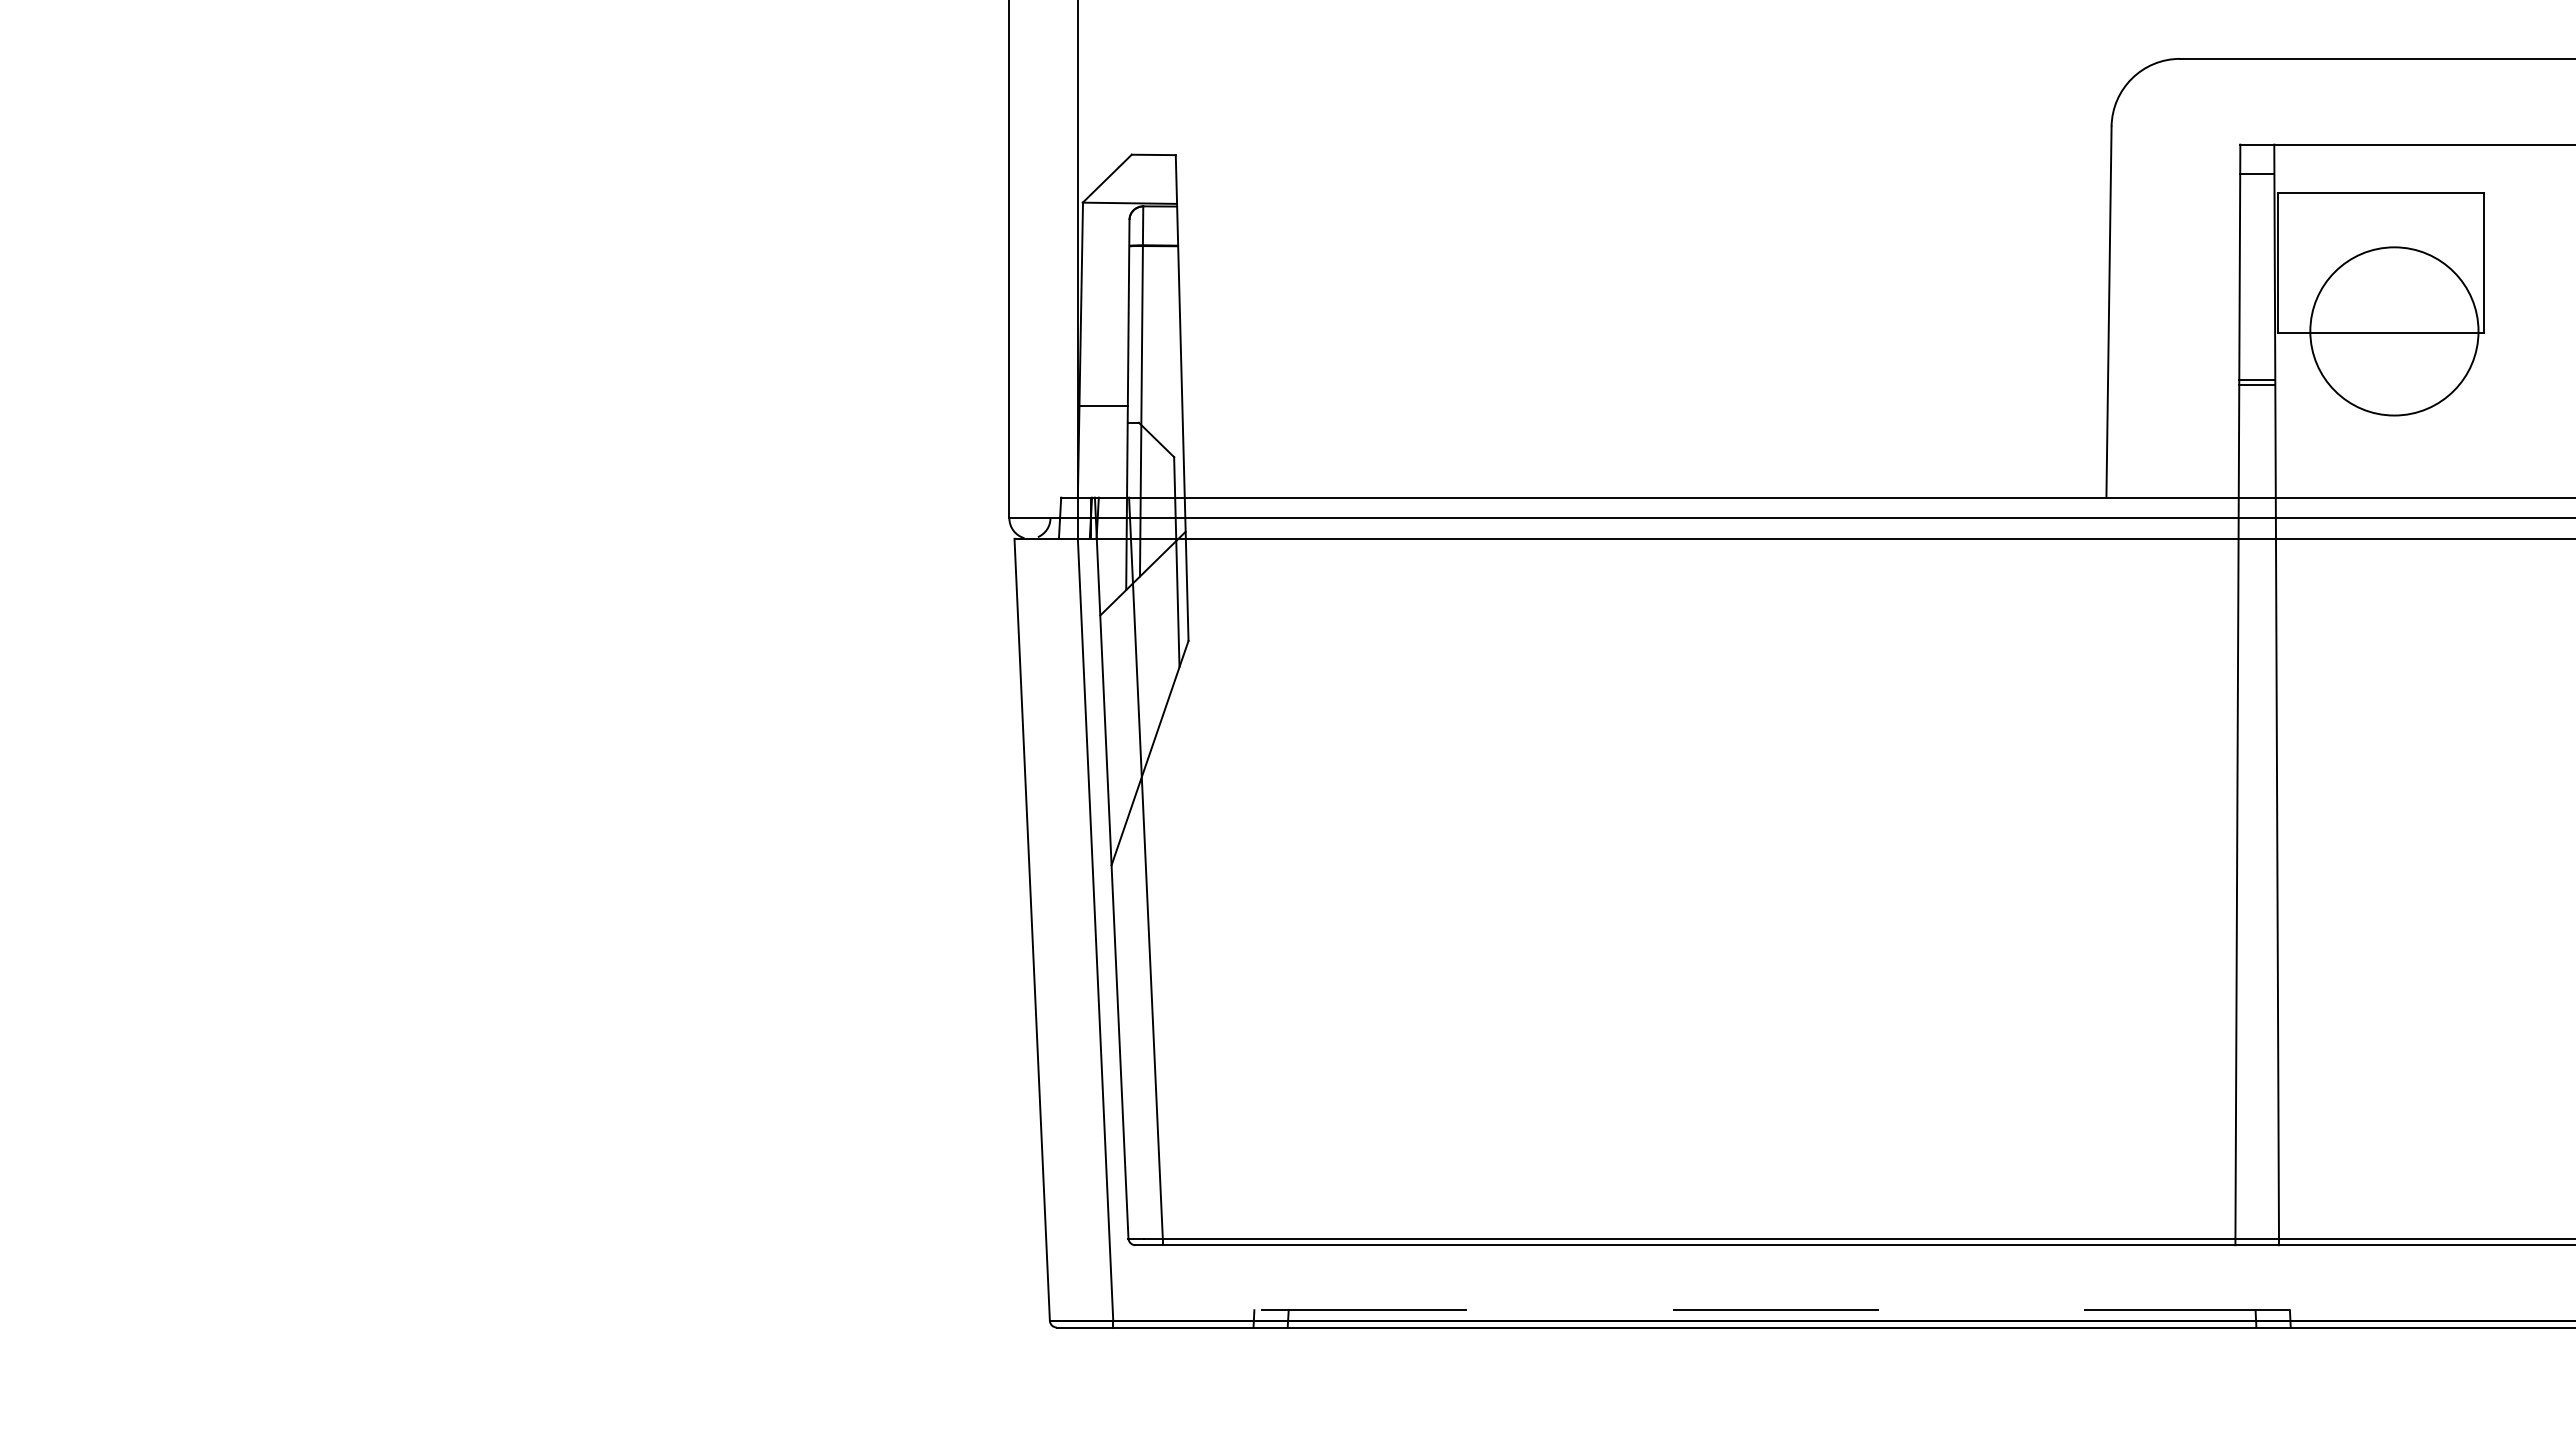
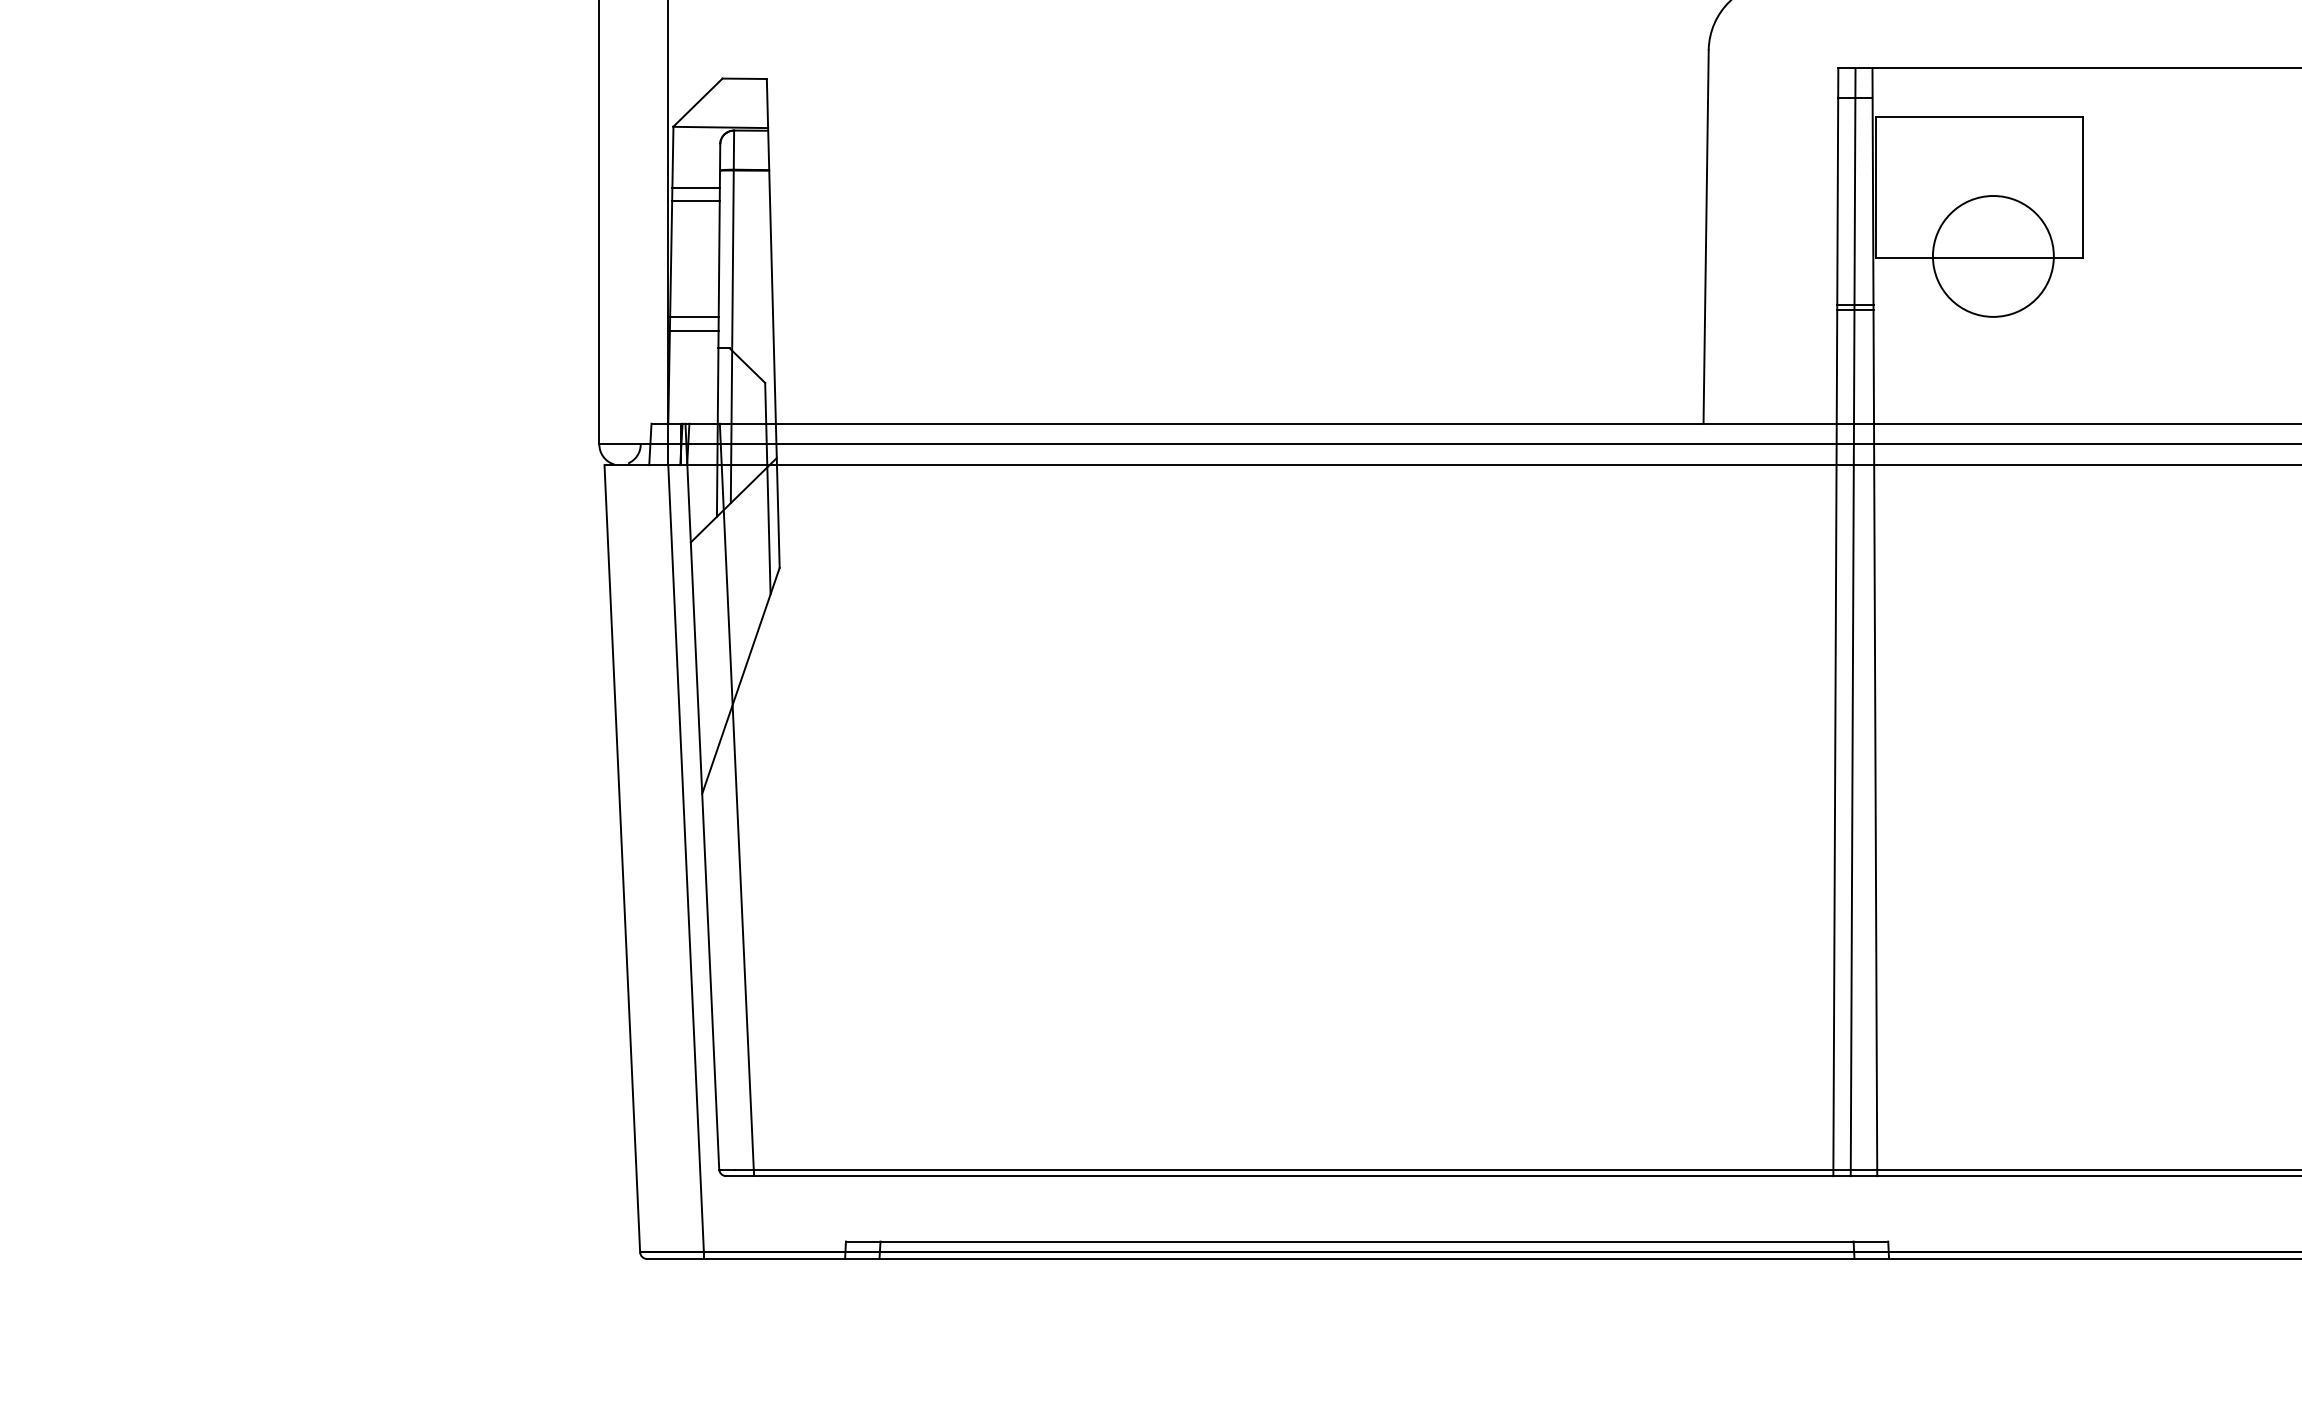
line: (1105, 262) -> (696, 187), added
line: (1104, 276) -> (695, 201), added
circle: (2394, 331) -> (1993, 256), size x0.71
line: (1103, 391) -> (694, 316), added
line: (2254, 694) -> (1852, 621), added
line: (1772, 1310) -> (1367, 1241), dashed -> solid

